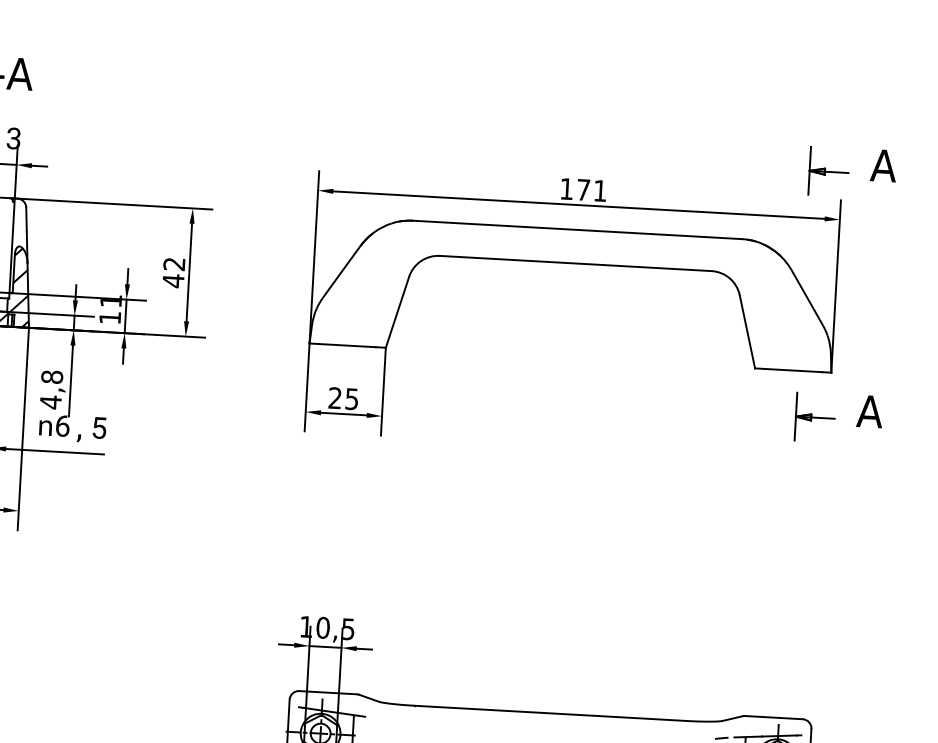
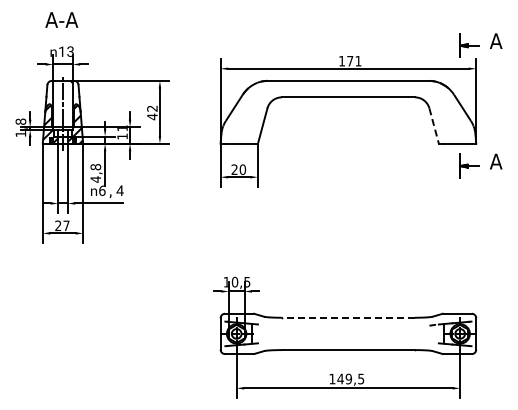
line: (748, 332) -> (434, 126), solid -> dashed
text: (351, 398) -> (242, 169), 25 -> 20
text: (97, 427) -> (119, 190), 6,5 -> 6,4
line: (550, 712) -> (348, 317), solid -> dashed

